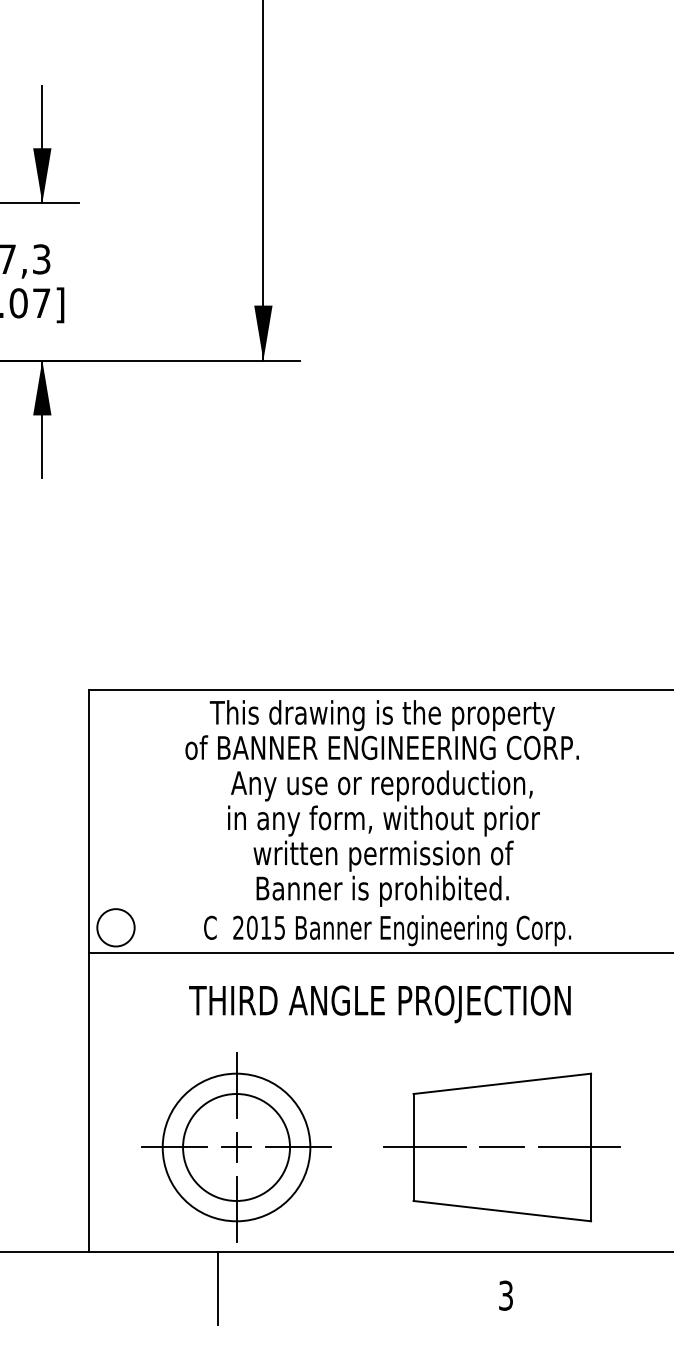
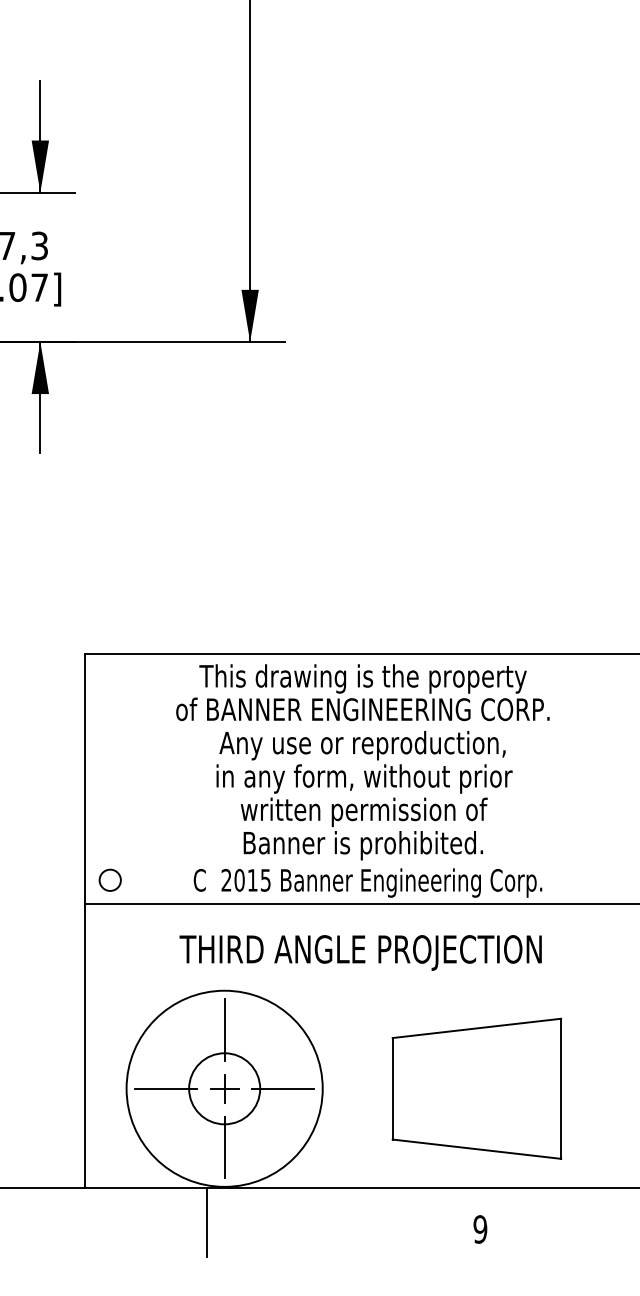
circle: (115, 927) -> (109, 880), size x0.6
circle: (236, 1147) -> (224, 1088), size x0.7
circle: (236, 1147) -> (224, 1088), size x1.4
line: (424, 1147) -> (403, 1088), removed
line: (502, 1147) -> (477, 1088), removed
line: (579, 1147) -> (550, 1088), removed
text: (505, 1295) -> (479, 1229), 3 -> 9

